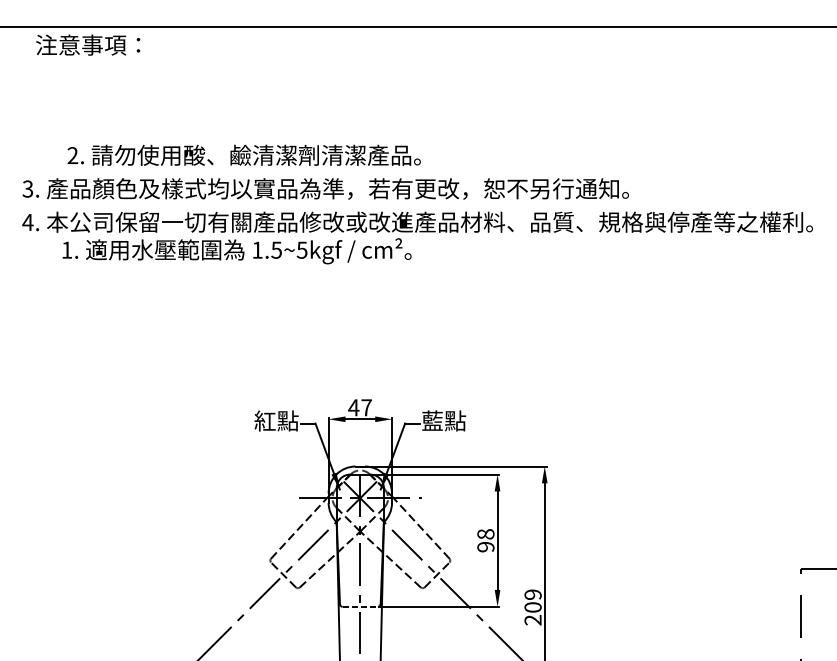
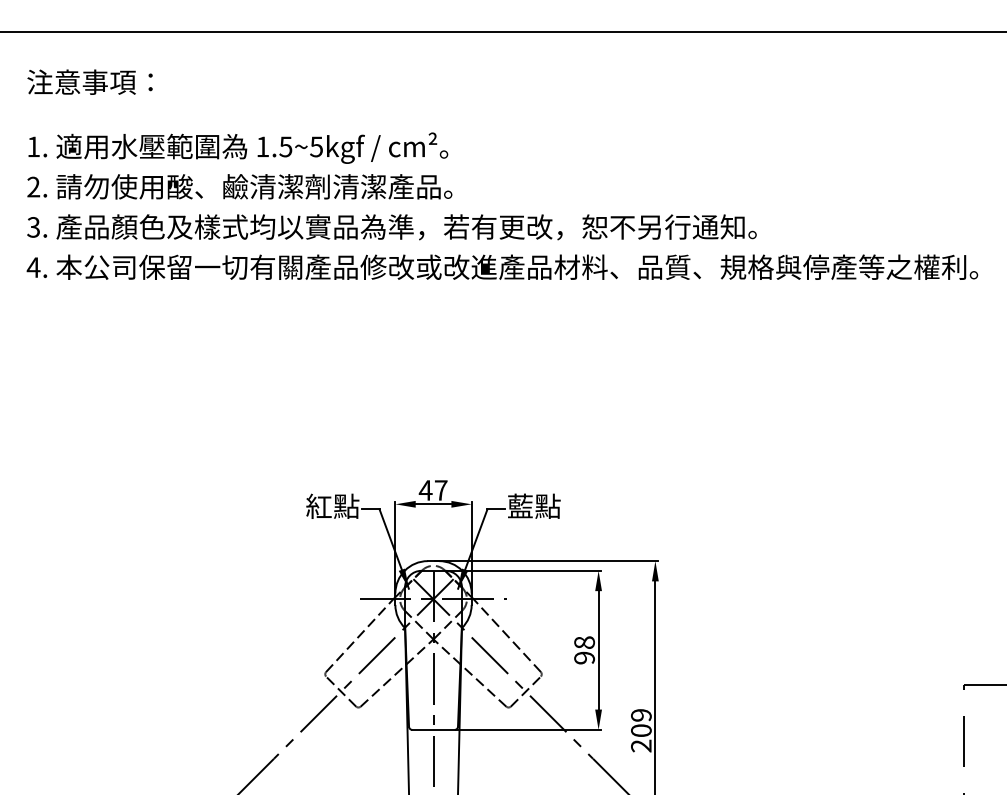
text: (87, 44) -> (89, 81), moved
text: (243, 155) -> (239, 186), moved
text: (237, 250) -> (238, 147), moved
line: (361, 606) -> (434, 729), dashed -> solid

